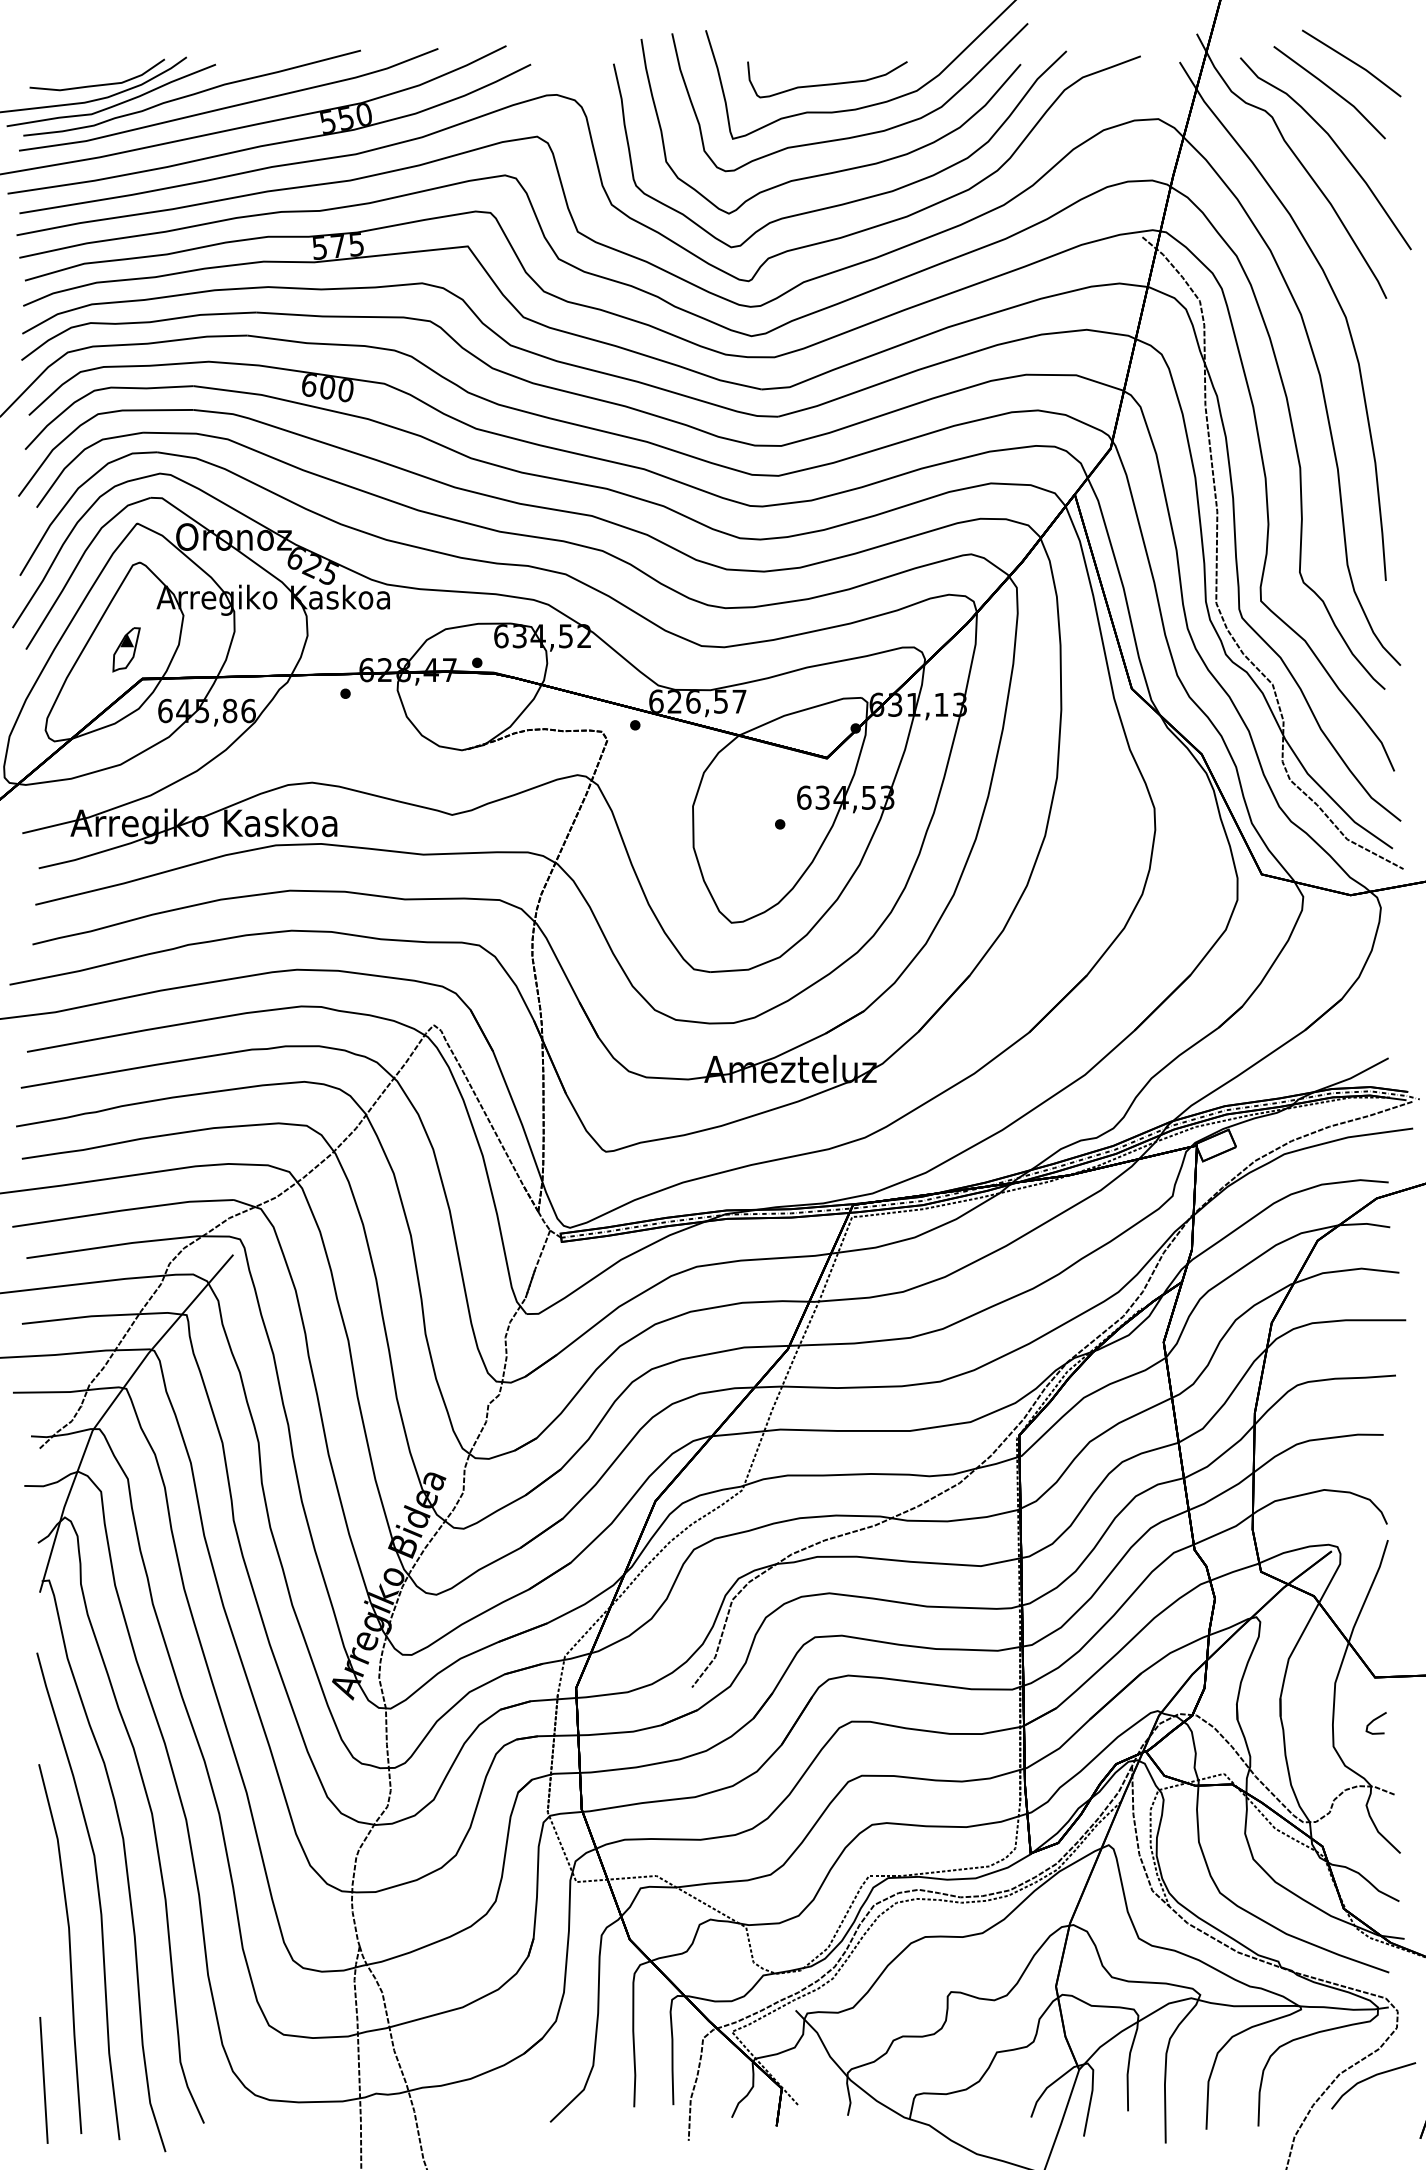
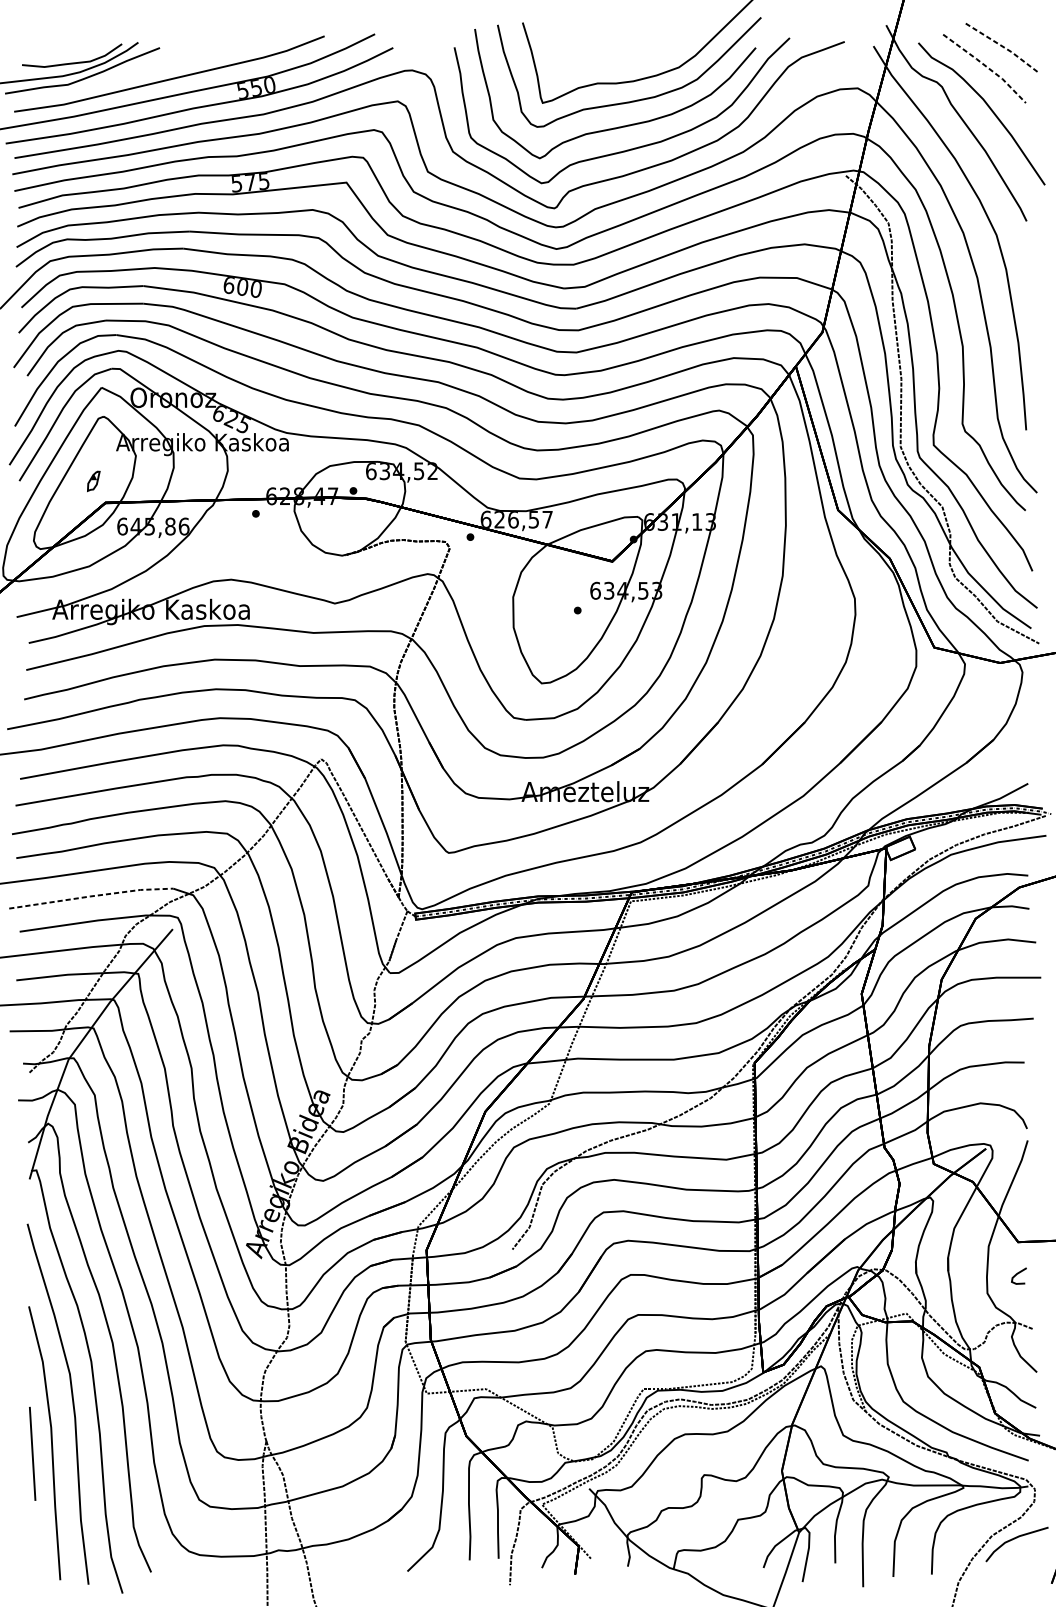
line: (1353, 62) -> (1002, 46), solid -> dashed
curve: (827, 83) -> (612, 61), removed
line: (1332, 90) -> (986, 67), solid -> dashed
curve: (192, 93) -> (142, 69), removed
part: (126, 649) -> (93, 481), size x0.6
line: (123, 1210) -> (91, 896), solid -> dashed
line: (43, 2080) -> (32, 1453), moved

